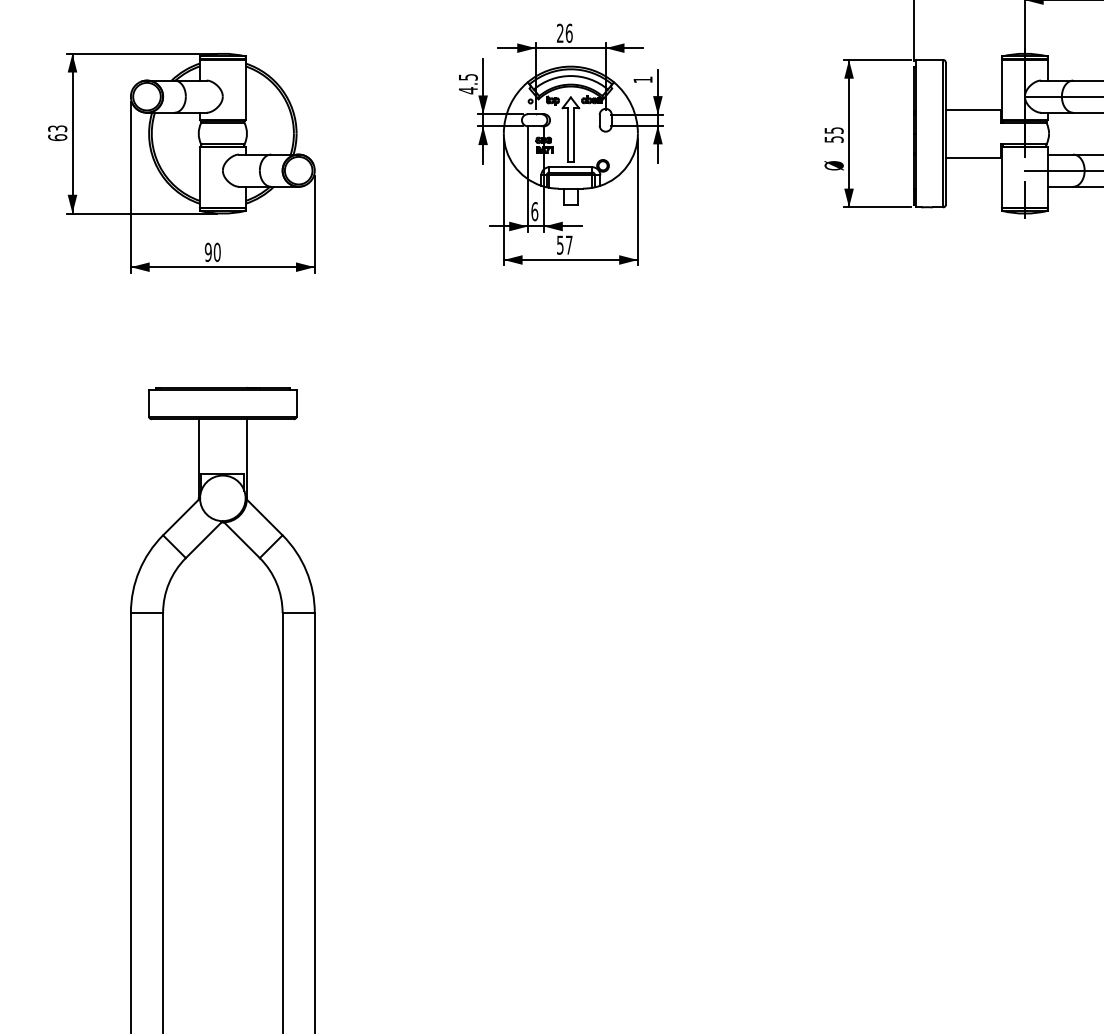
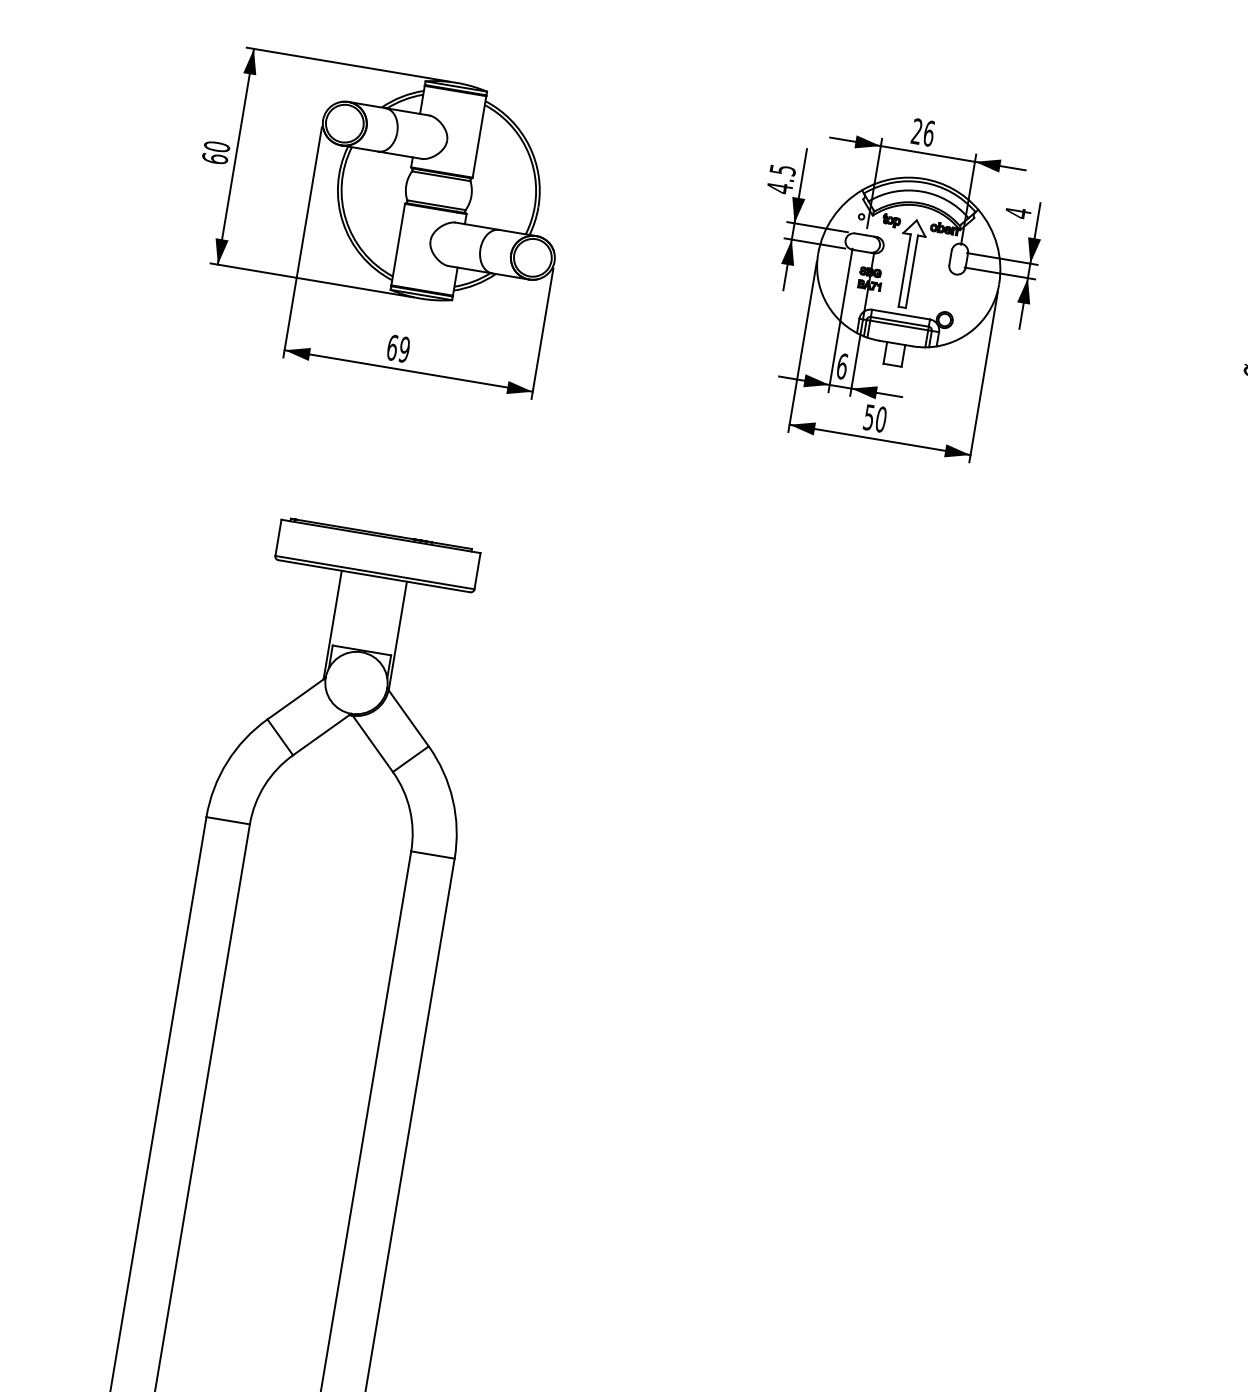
text: (642, 79) -> (1017, 212), 1 -> 4
text: (57, 128) -> (216, 146), 63 -> 60
text: (568, 244) -> (880, 418), 57 -> 50
text: (212, 252) -> (398, 348), 90 -> 69

